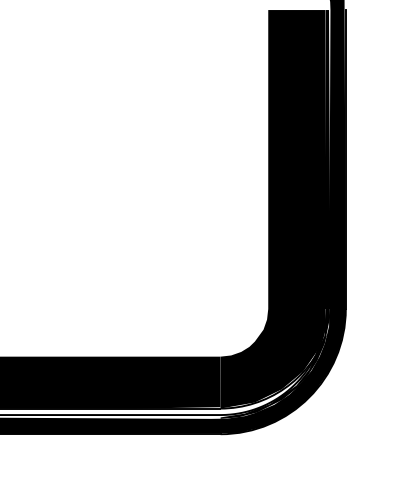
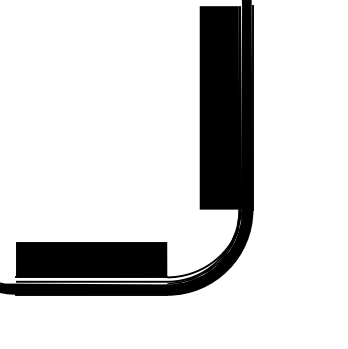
fill: (272, 358) -> (202, 243), removed

